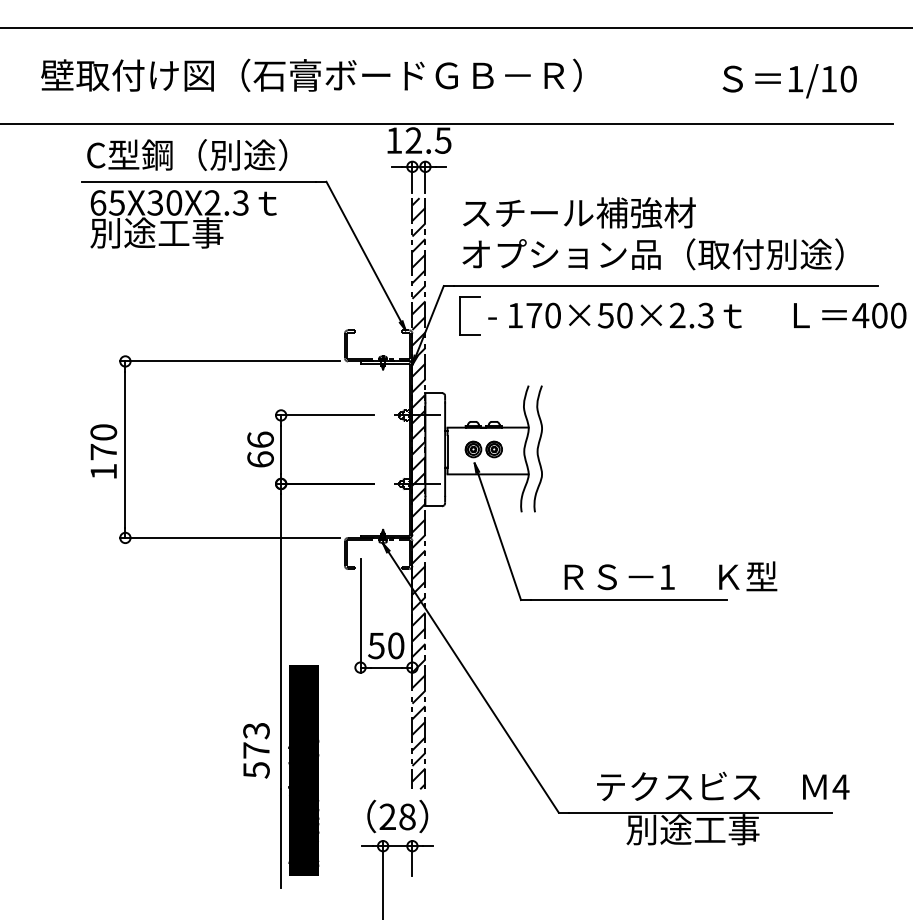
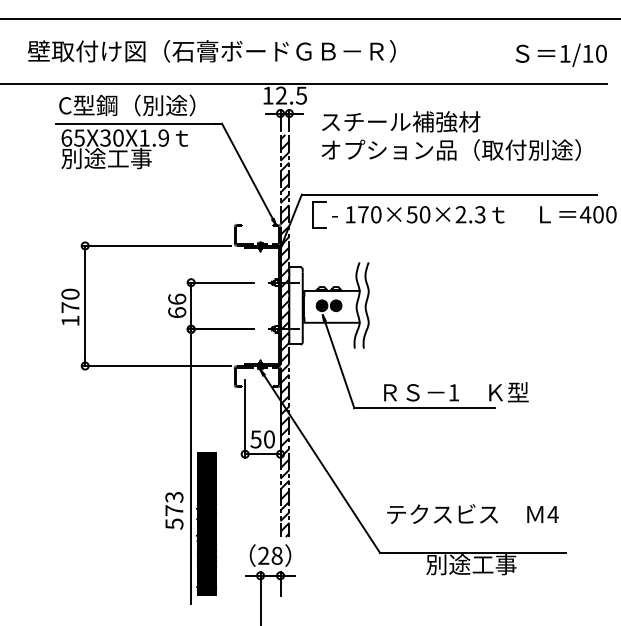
text: (788, 80) -> (560, 54), moved
text: (225, 202) -> (153, 137), 65X30X2.3 -> 65X30X1.9
text: (651, 232) -> (450, 135), moved
text: (722, 785) -> (472, 513), moved

